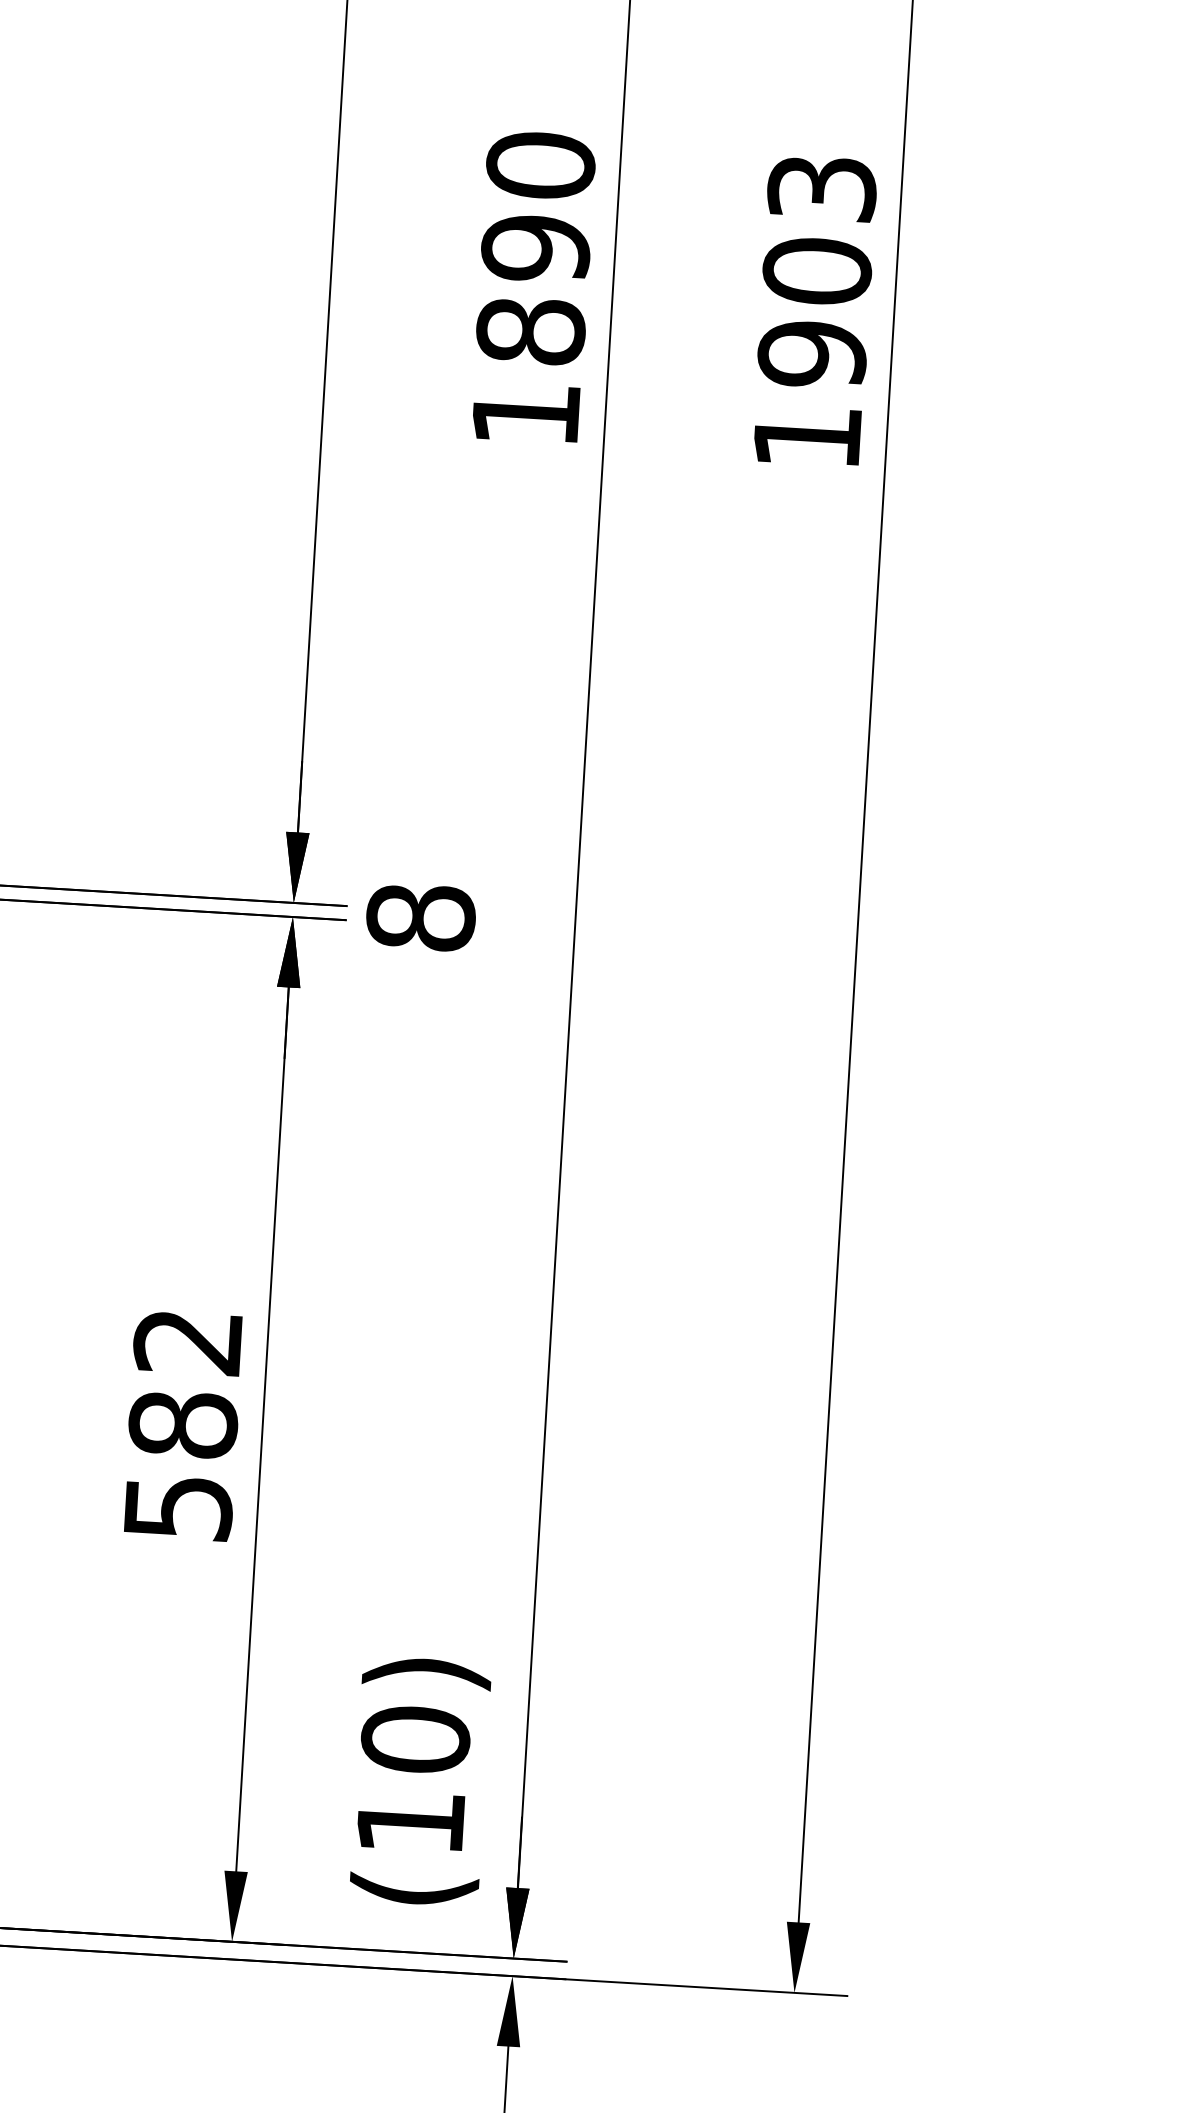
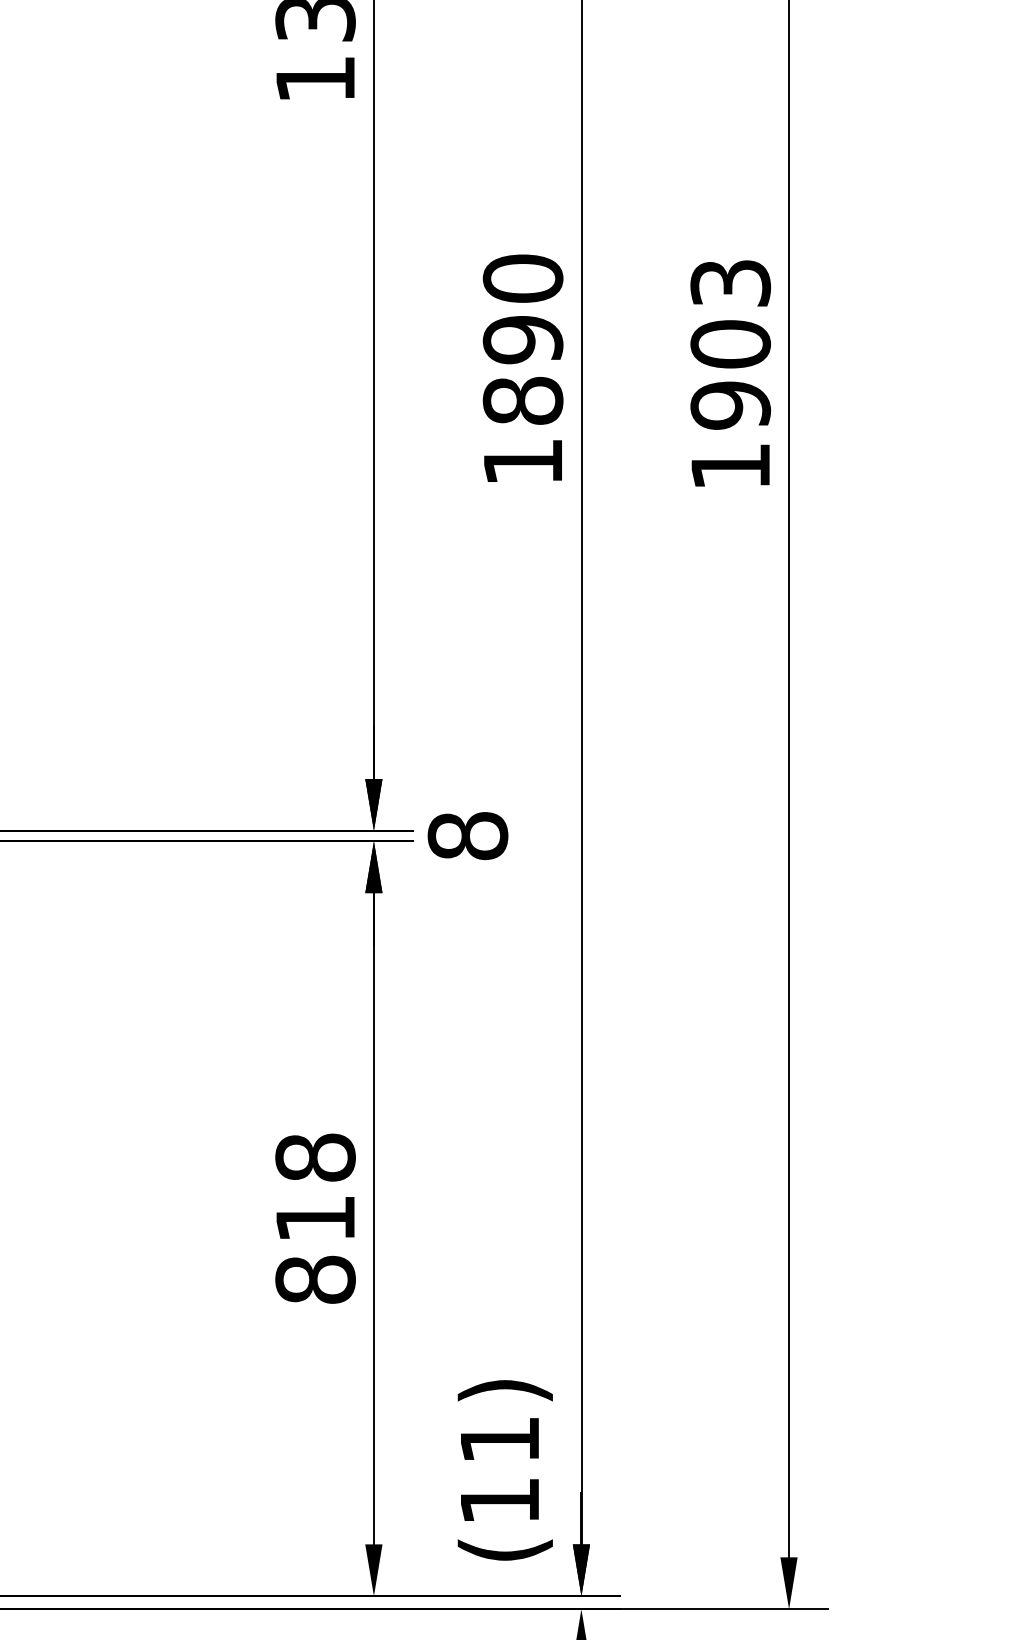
text: (183, 1424) -> (315, 1218), 582 -> 818
text: (415, 1739) -> (499, 1439), (10) -> (11)

